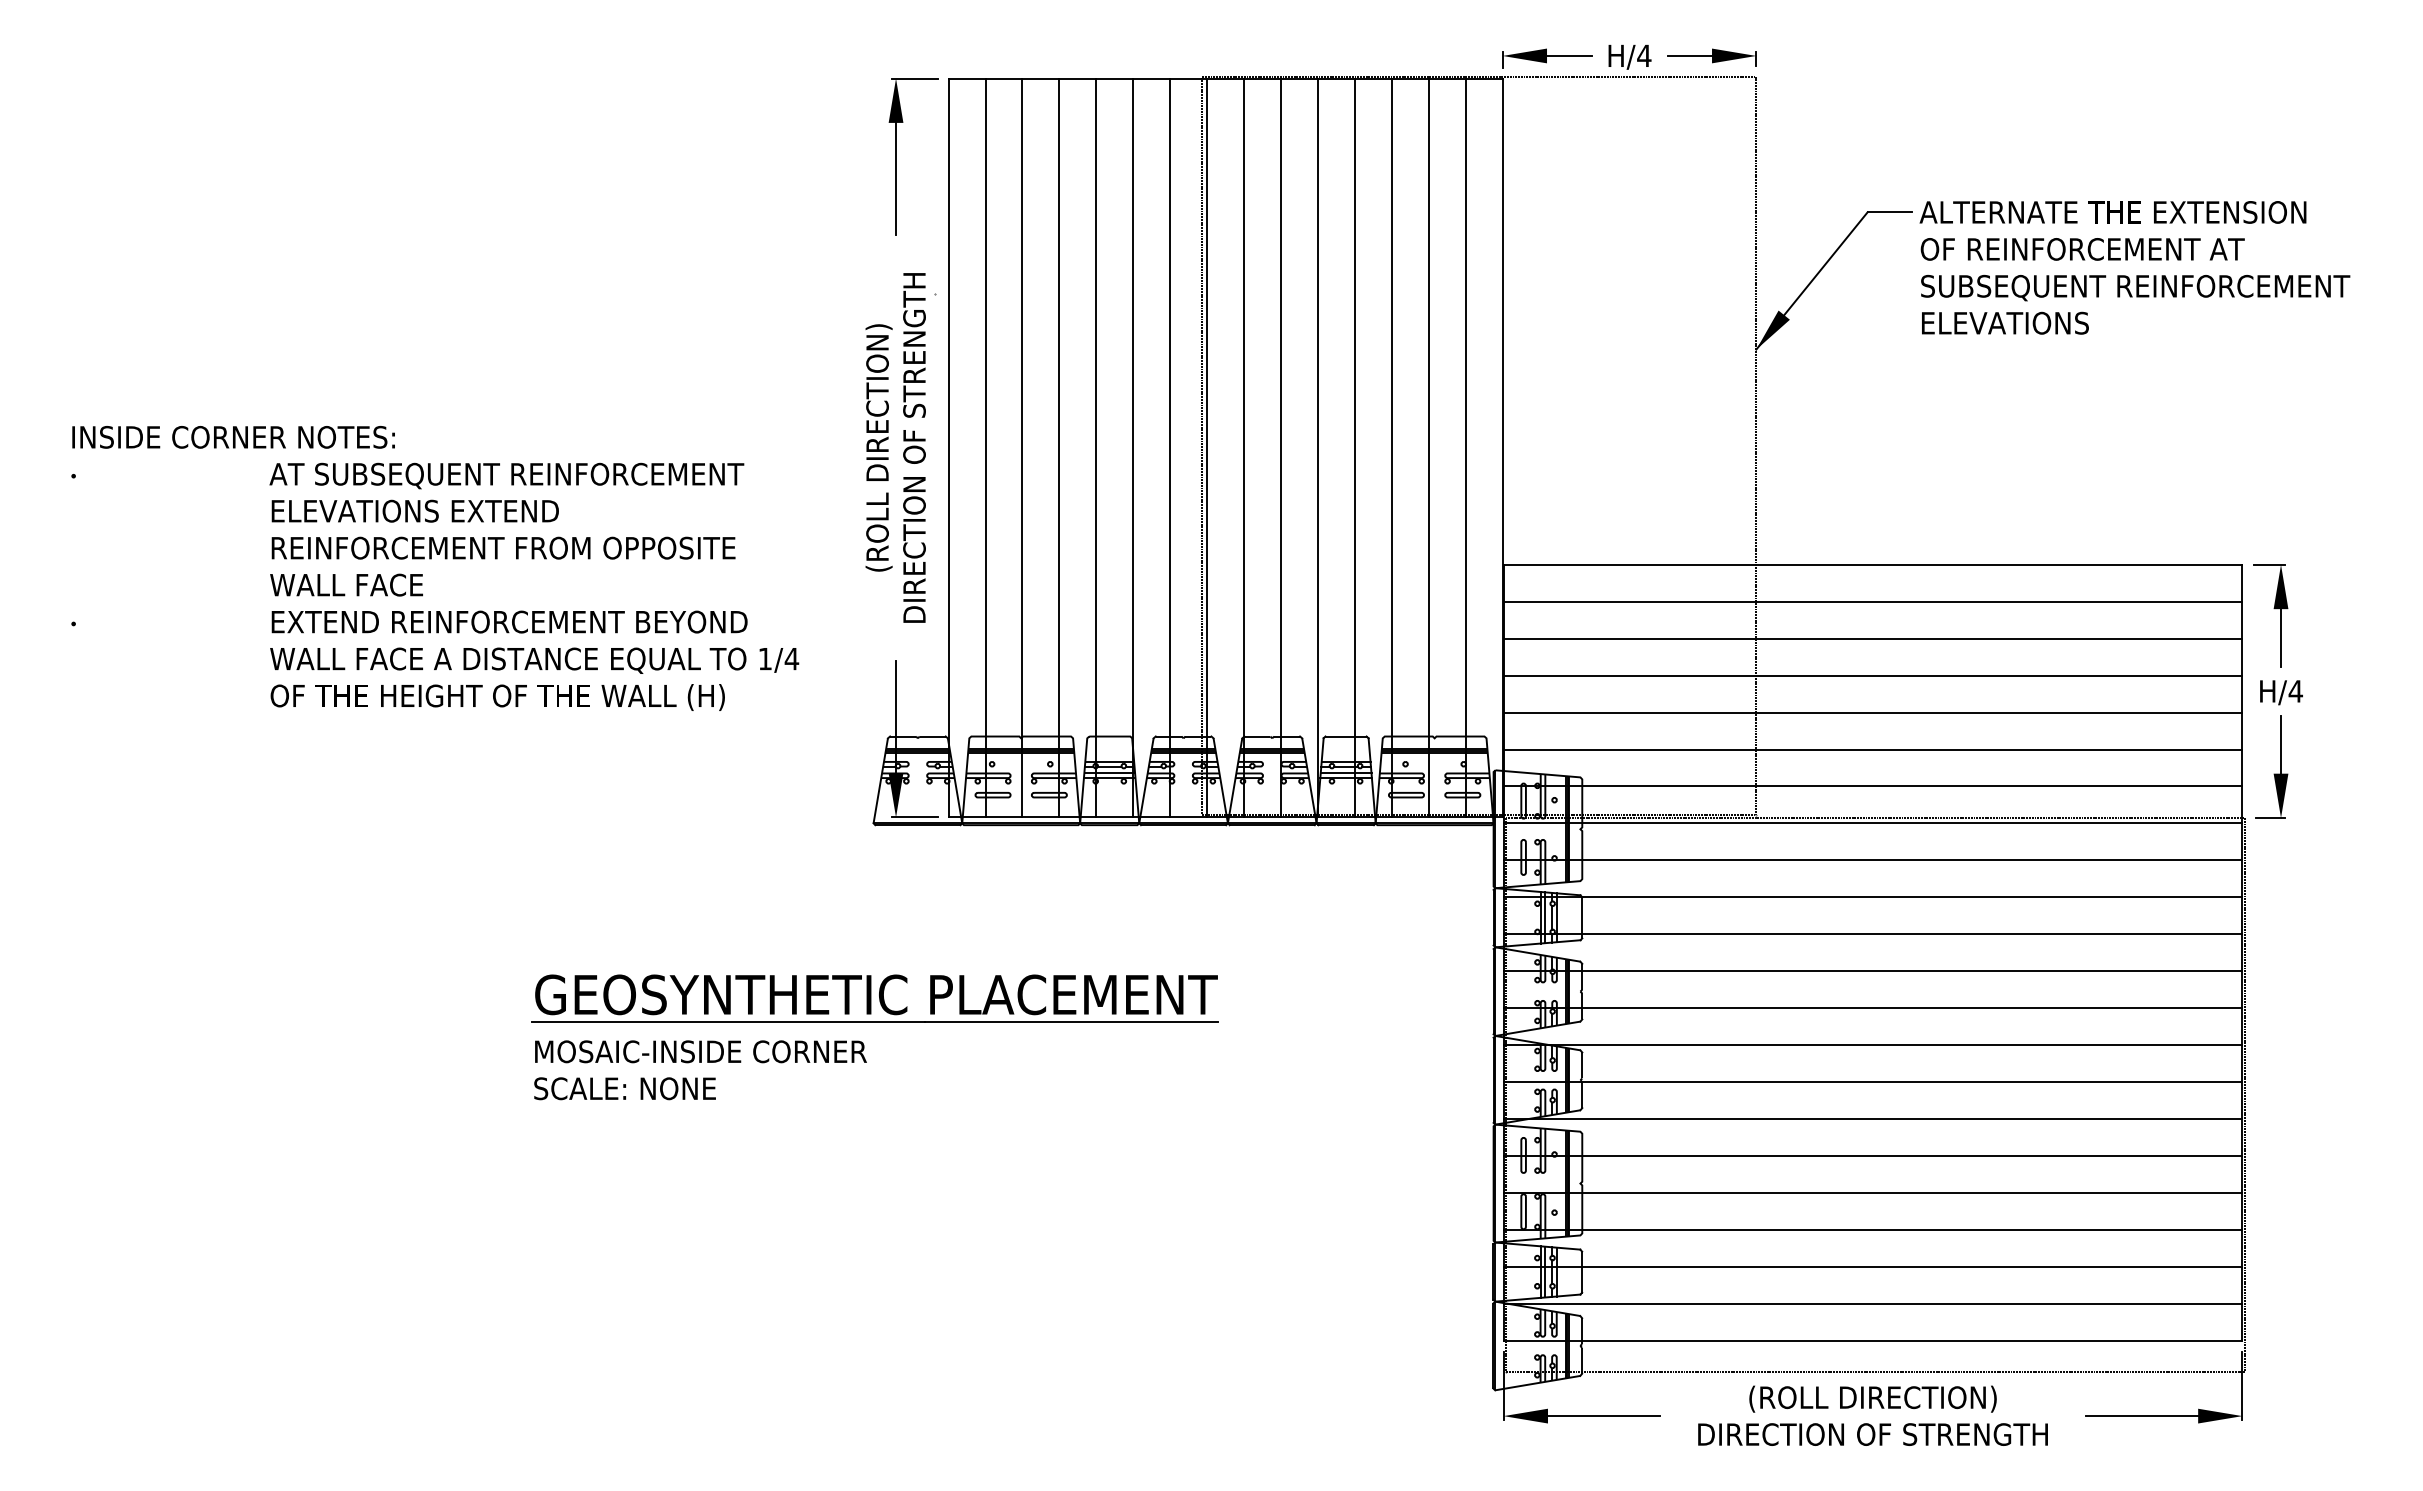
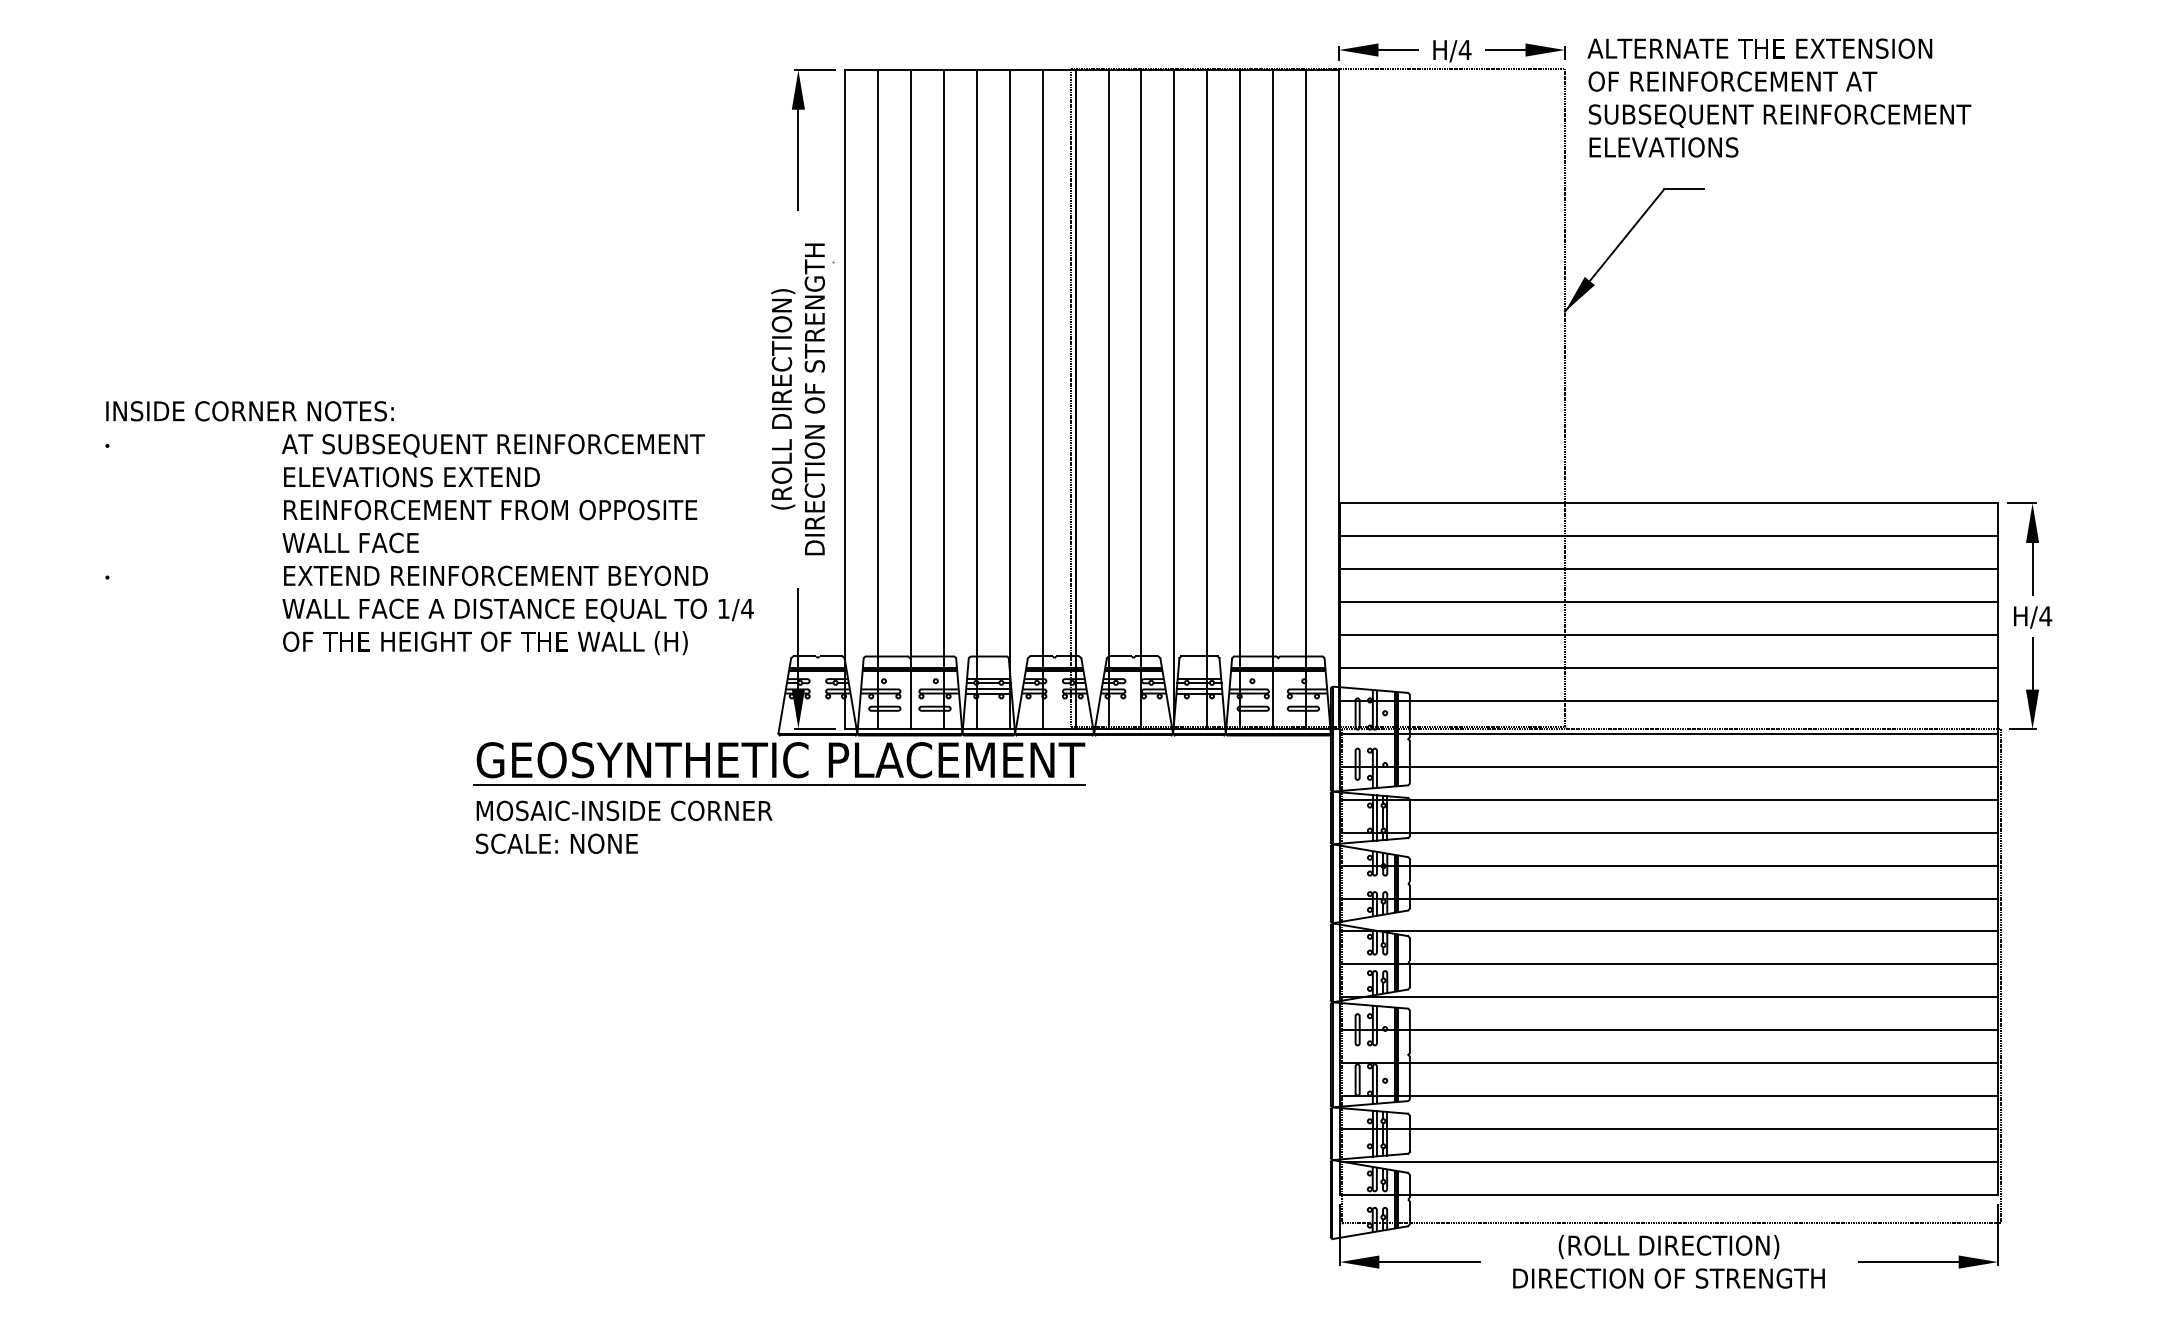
text: (2134, 267) -> (1779, 97), moved
text: (435, 568) -> (429, 528), moved
part: (863, 1043) -> (769, 803), moved

